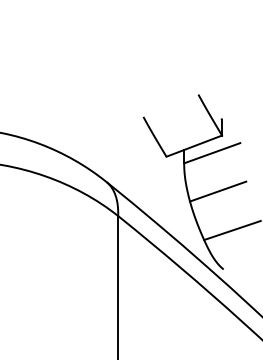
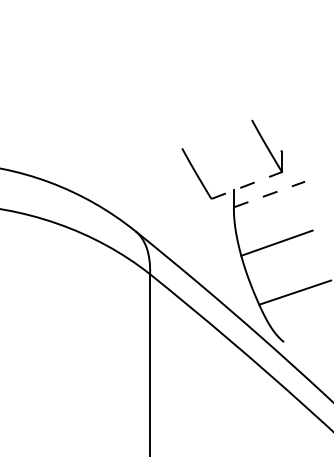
line: (194, 146) -> (246, 185), solid -> dashed
line: (212, 153) -> (269, 194), solid -> dashed

